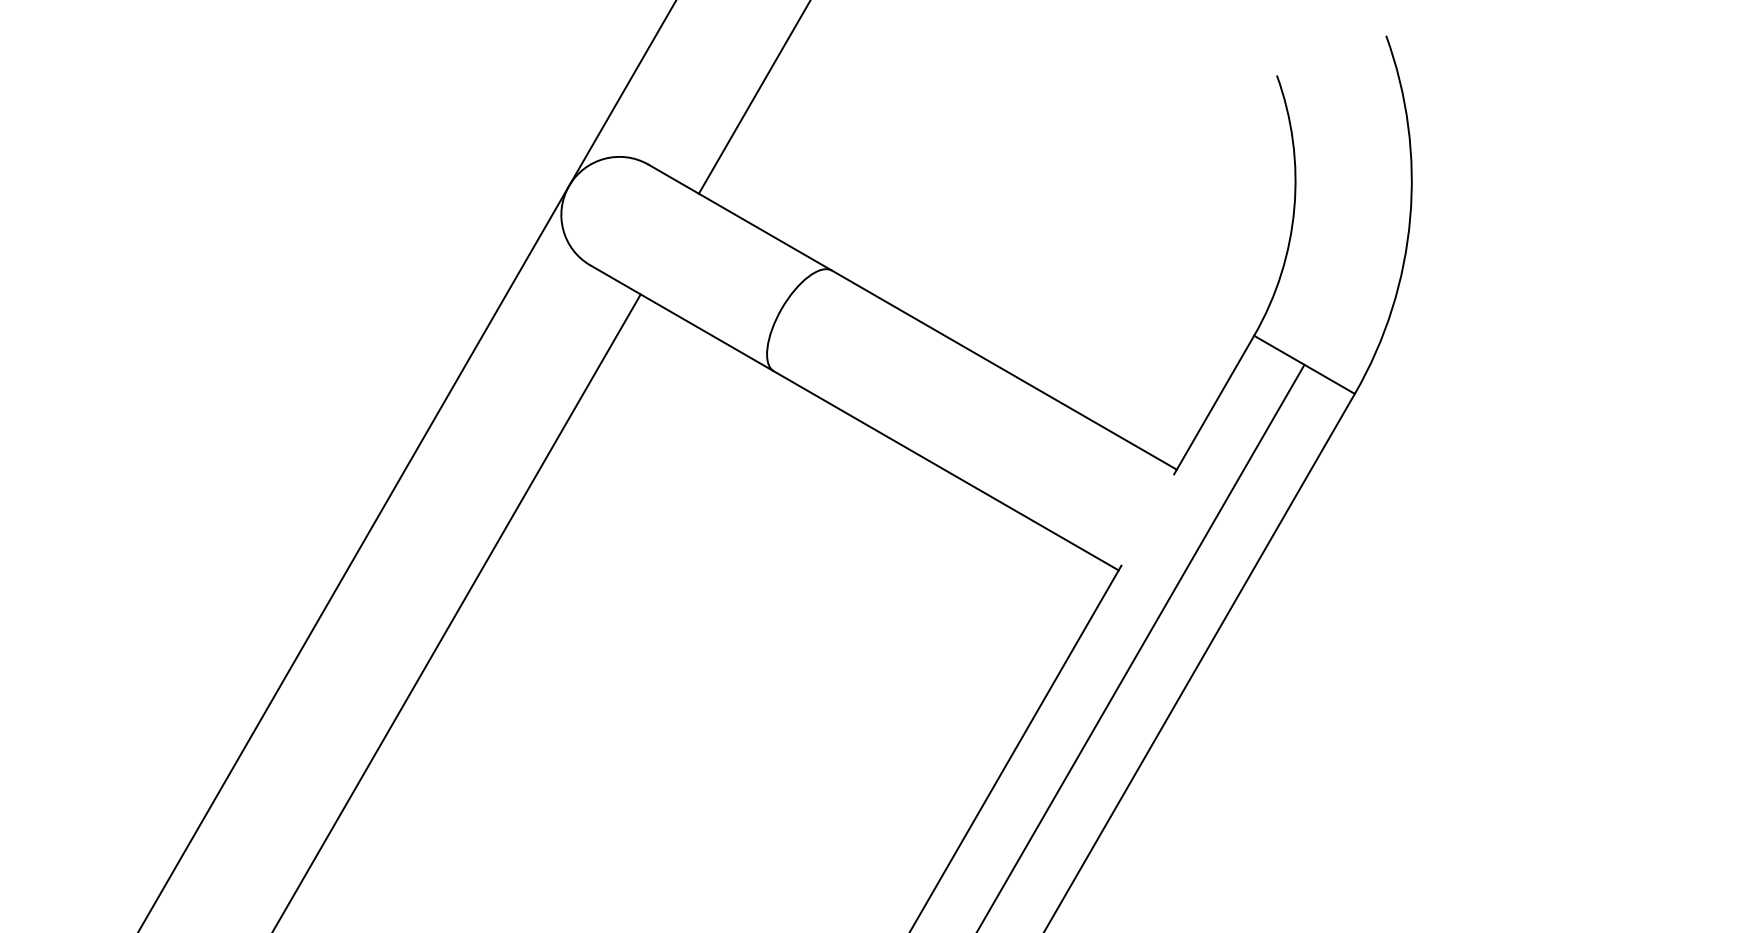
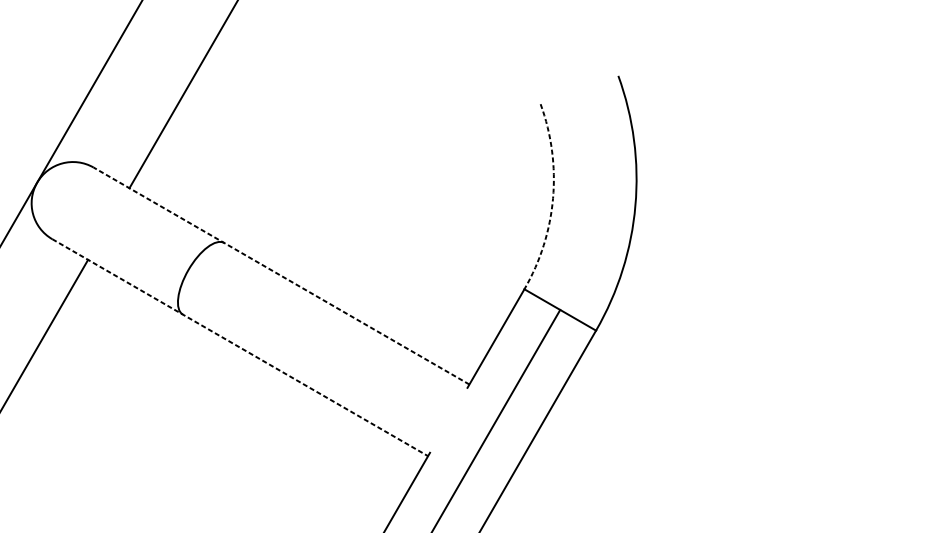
arc: (1294, 208) -> (553, 198), solid -> dashed
line: (912, 316) -> (281, 275), solid -> dashed
line: (855, 418) -> (240, 348), solid -> dashed

